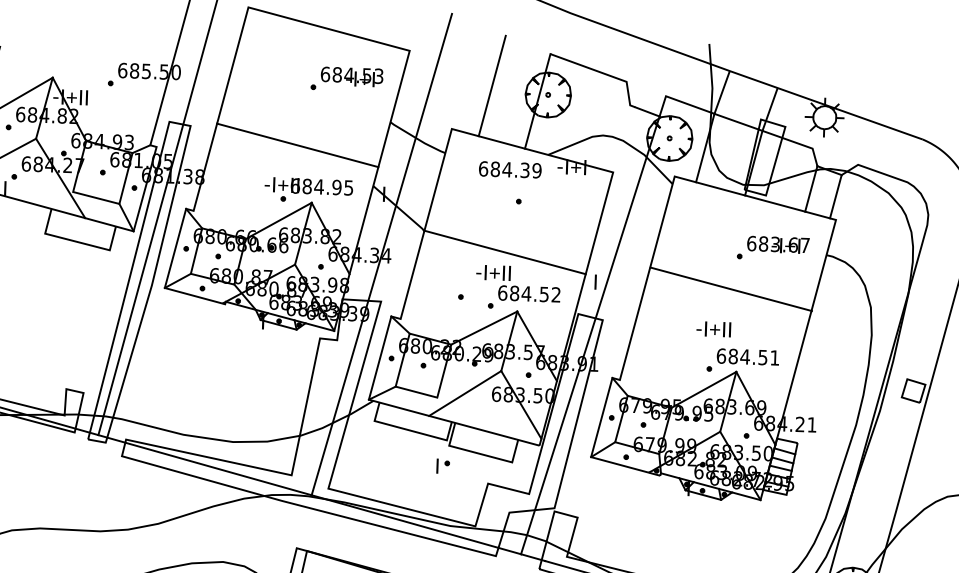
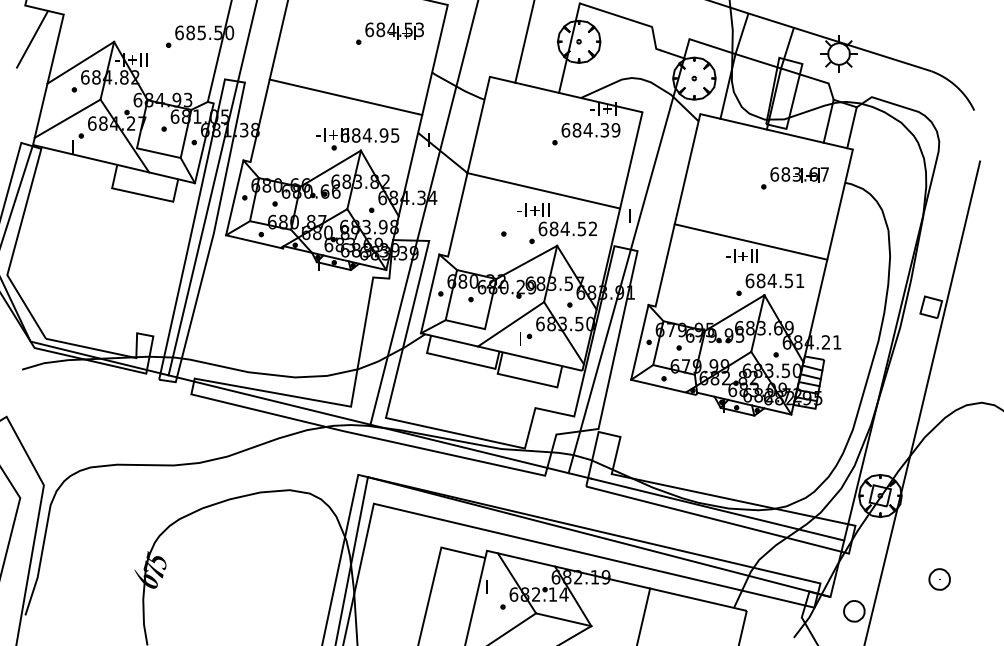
text: (509, 170) -> (590, 130), moved
line: (730, 288) -> (750, 241), moved
part: (443, 465) -> (526, 338), moved

